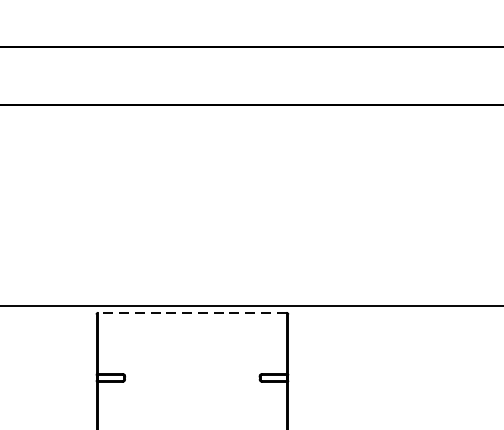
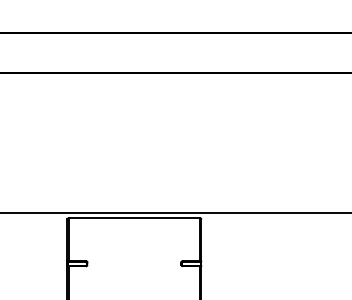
line: (192, 313) -> (134, 218), dashed -> solid

